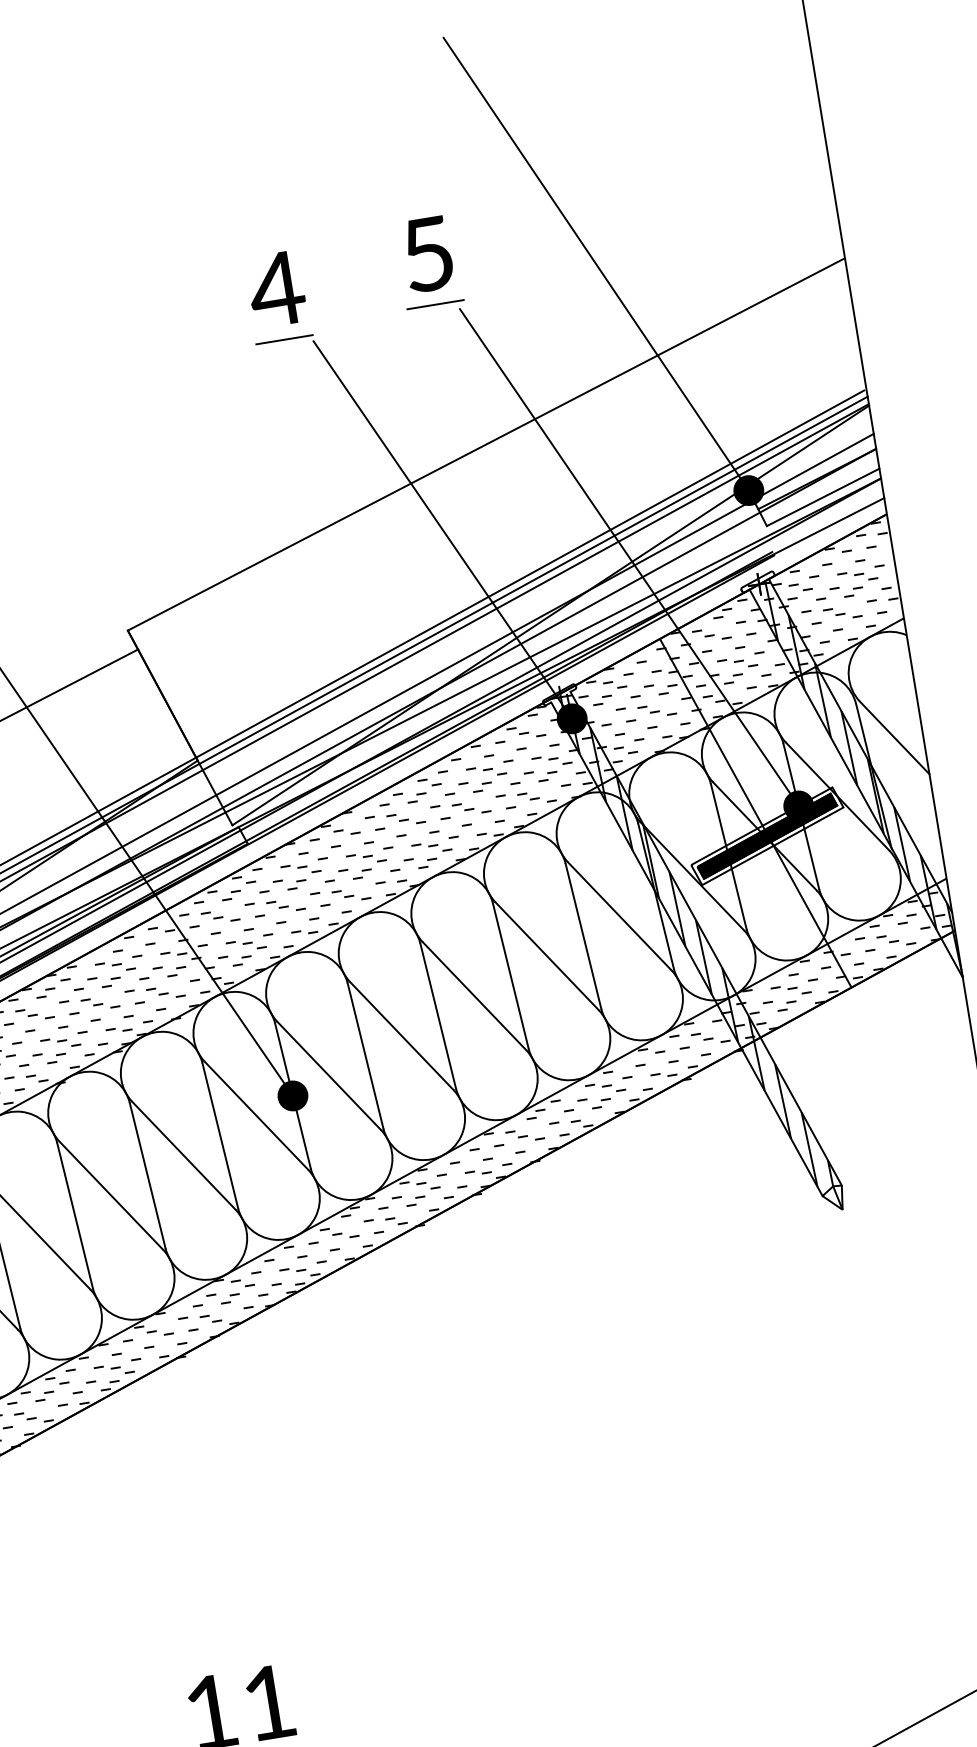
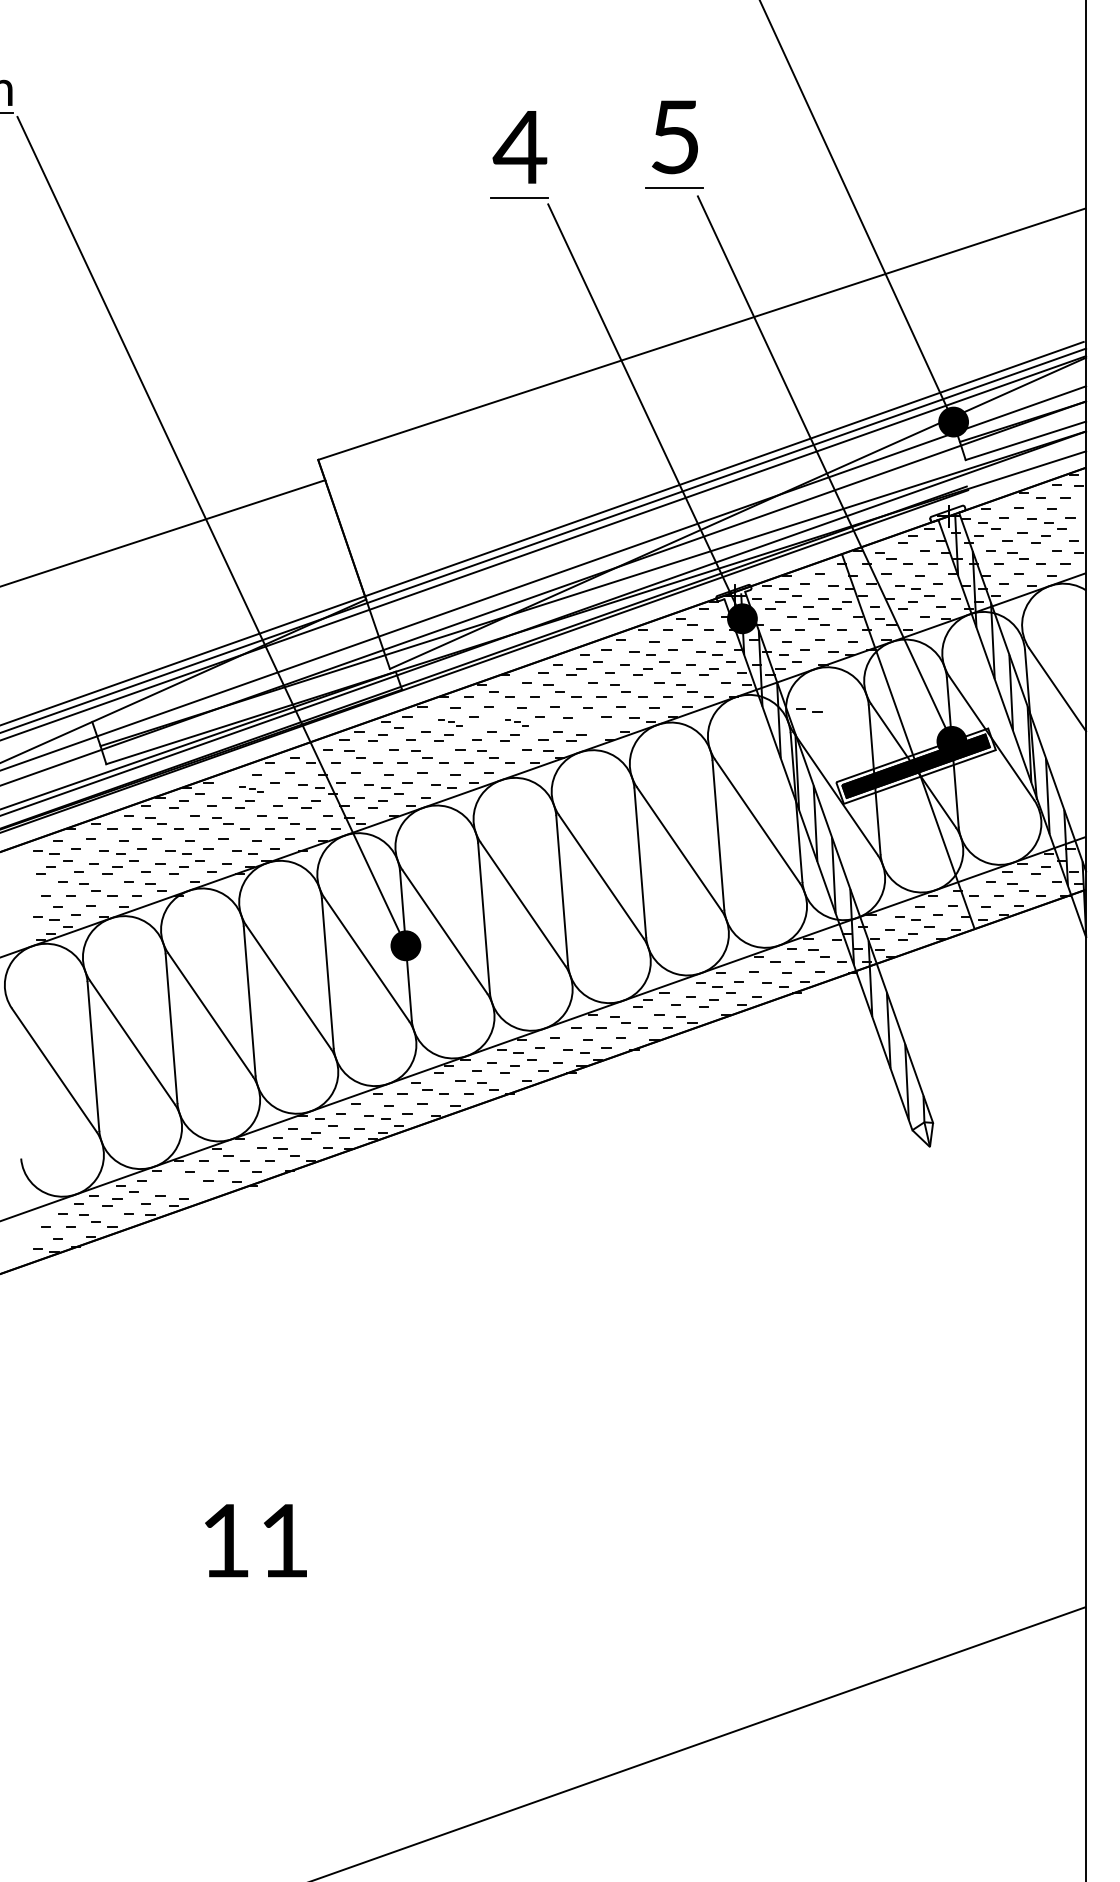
part: (653, 798) -> (809, 710), added
part: (440, 847) -> (591, 724), removed
part: (365, 857) -> (516, 722), size x0.6
part: (300, 868) -> (450, 722), size x0.6
part: (115, 966) -> (251, 789), size x0.6
part: (113, 1369) -> (184, 1186), removed

